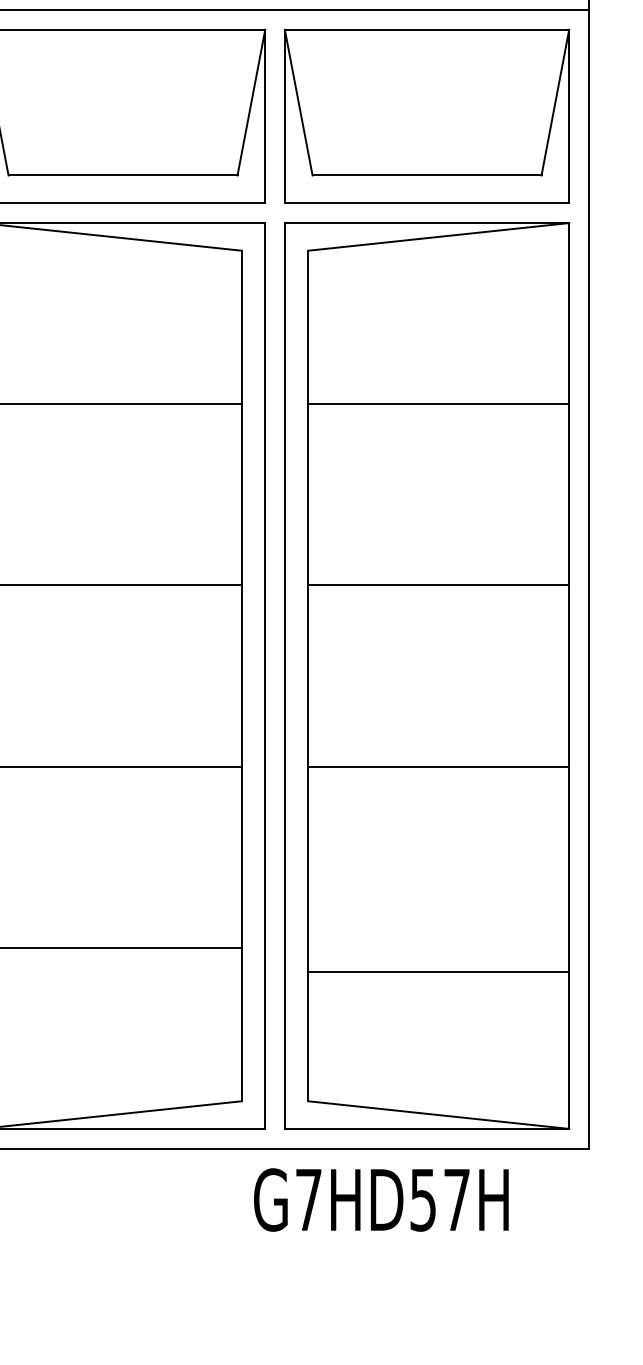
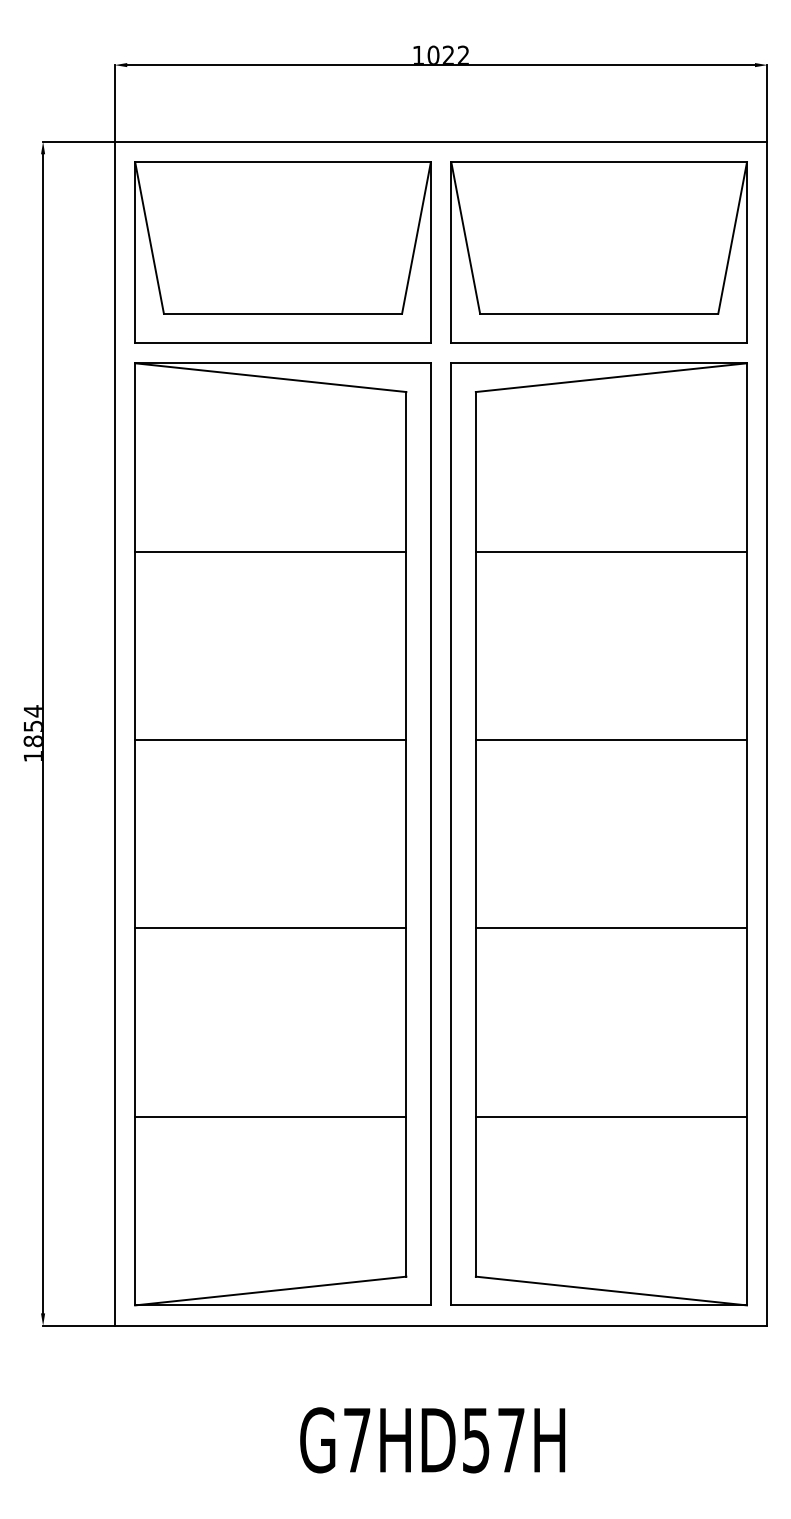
line: (437, 971) -> (610, 1116), moved
text: (381, 1200) -> (432, 1440), moved

